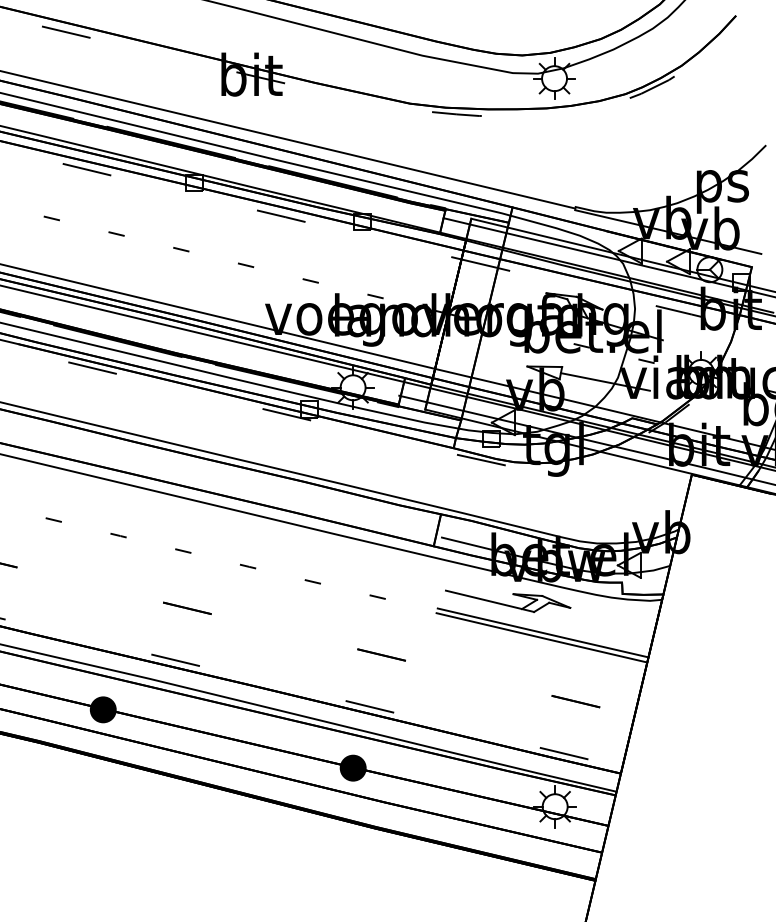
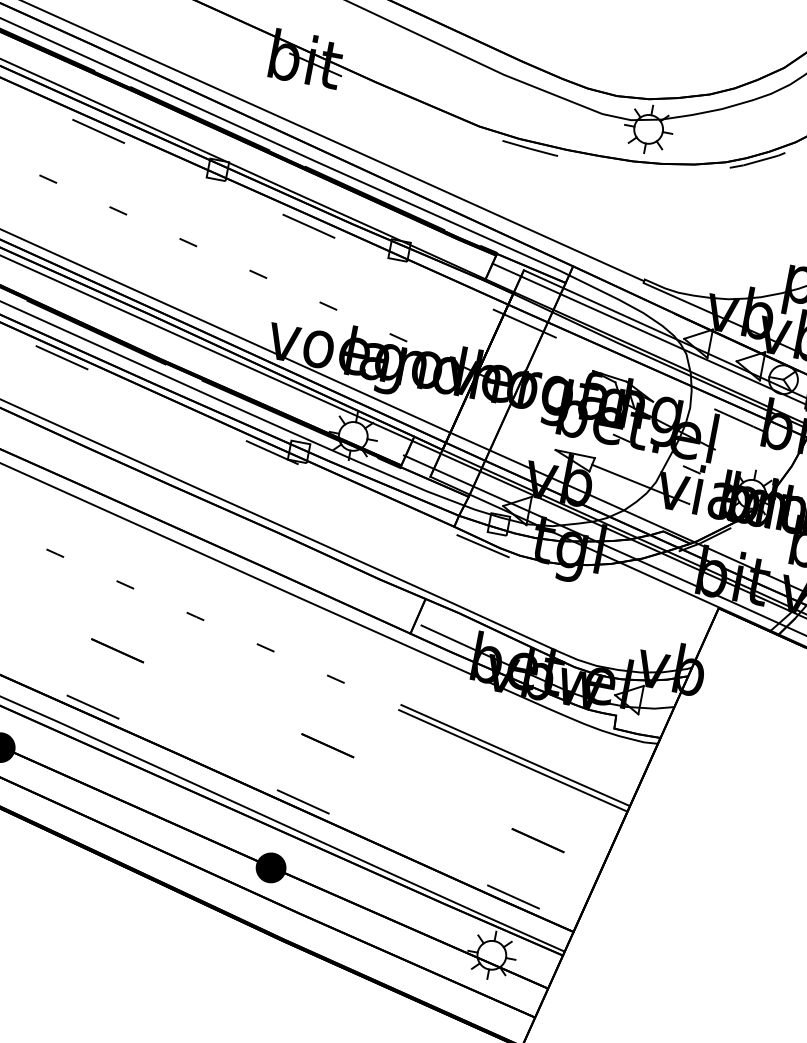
part: (508, 600) -> (483, 711), removed

